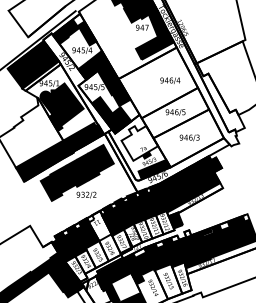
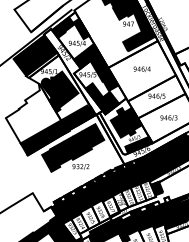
text: (170, 80) -> (142, 69), moved
fill: (139, 143) -> (126, 122), added
fill: (99, 225) -> (91, 192), added

